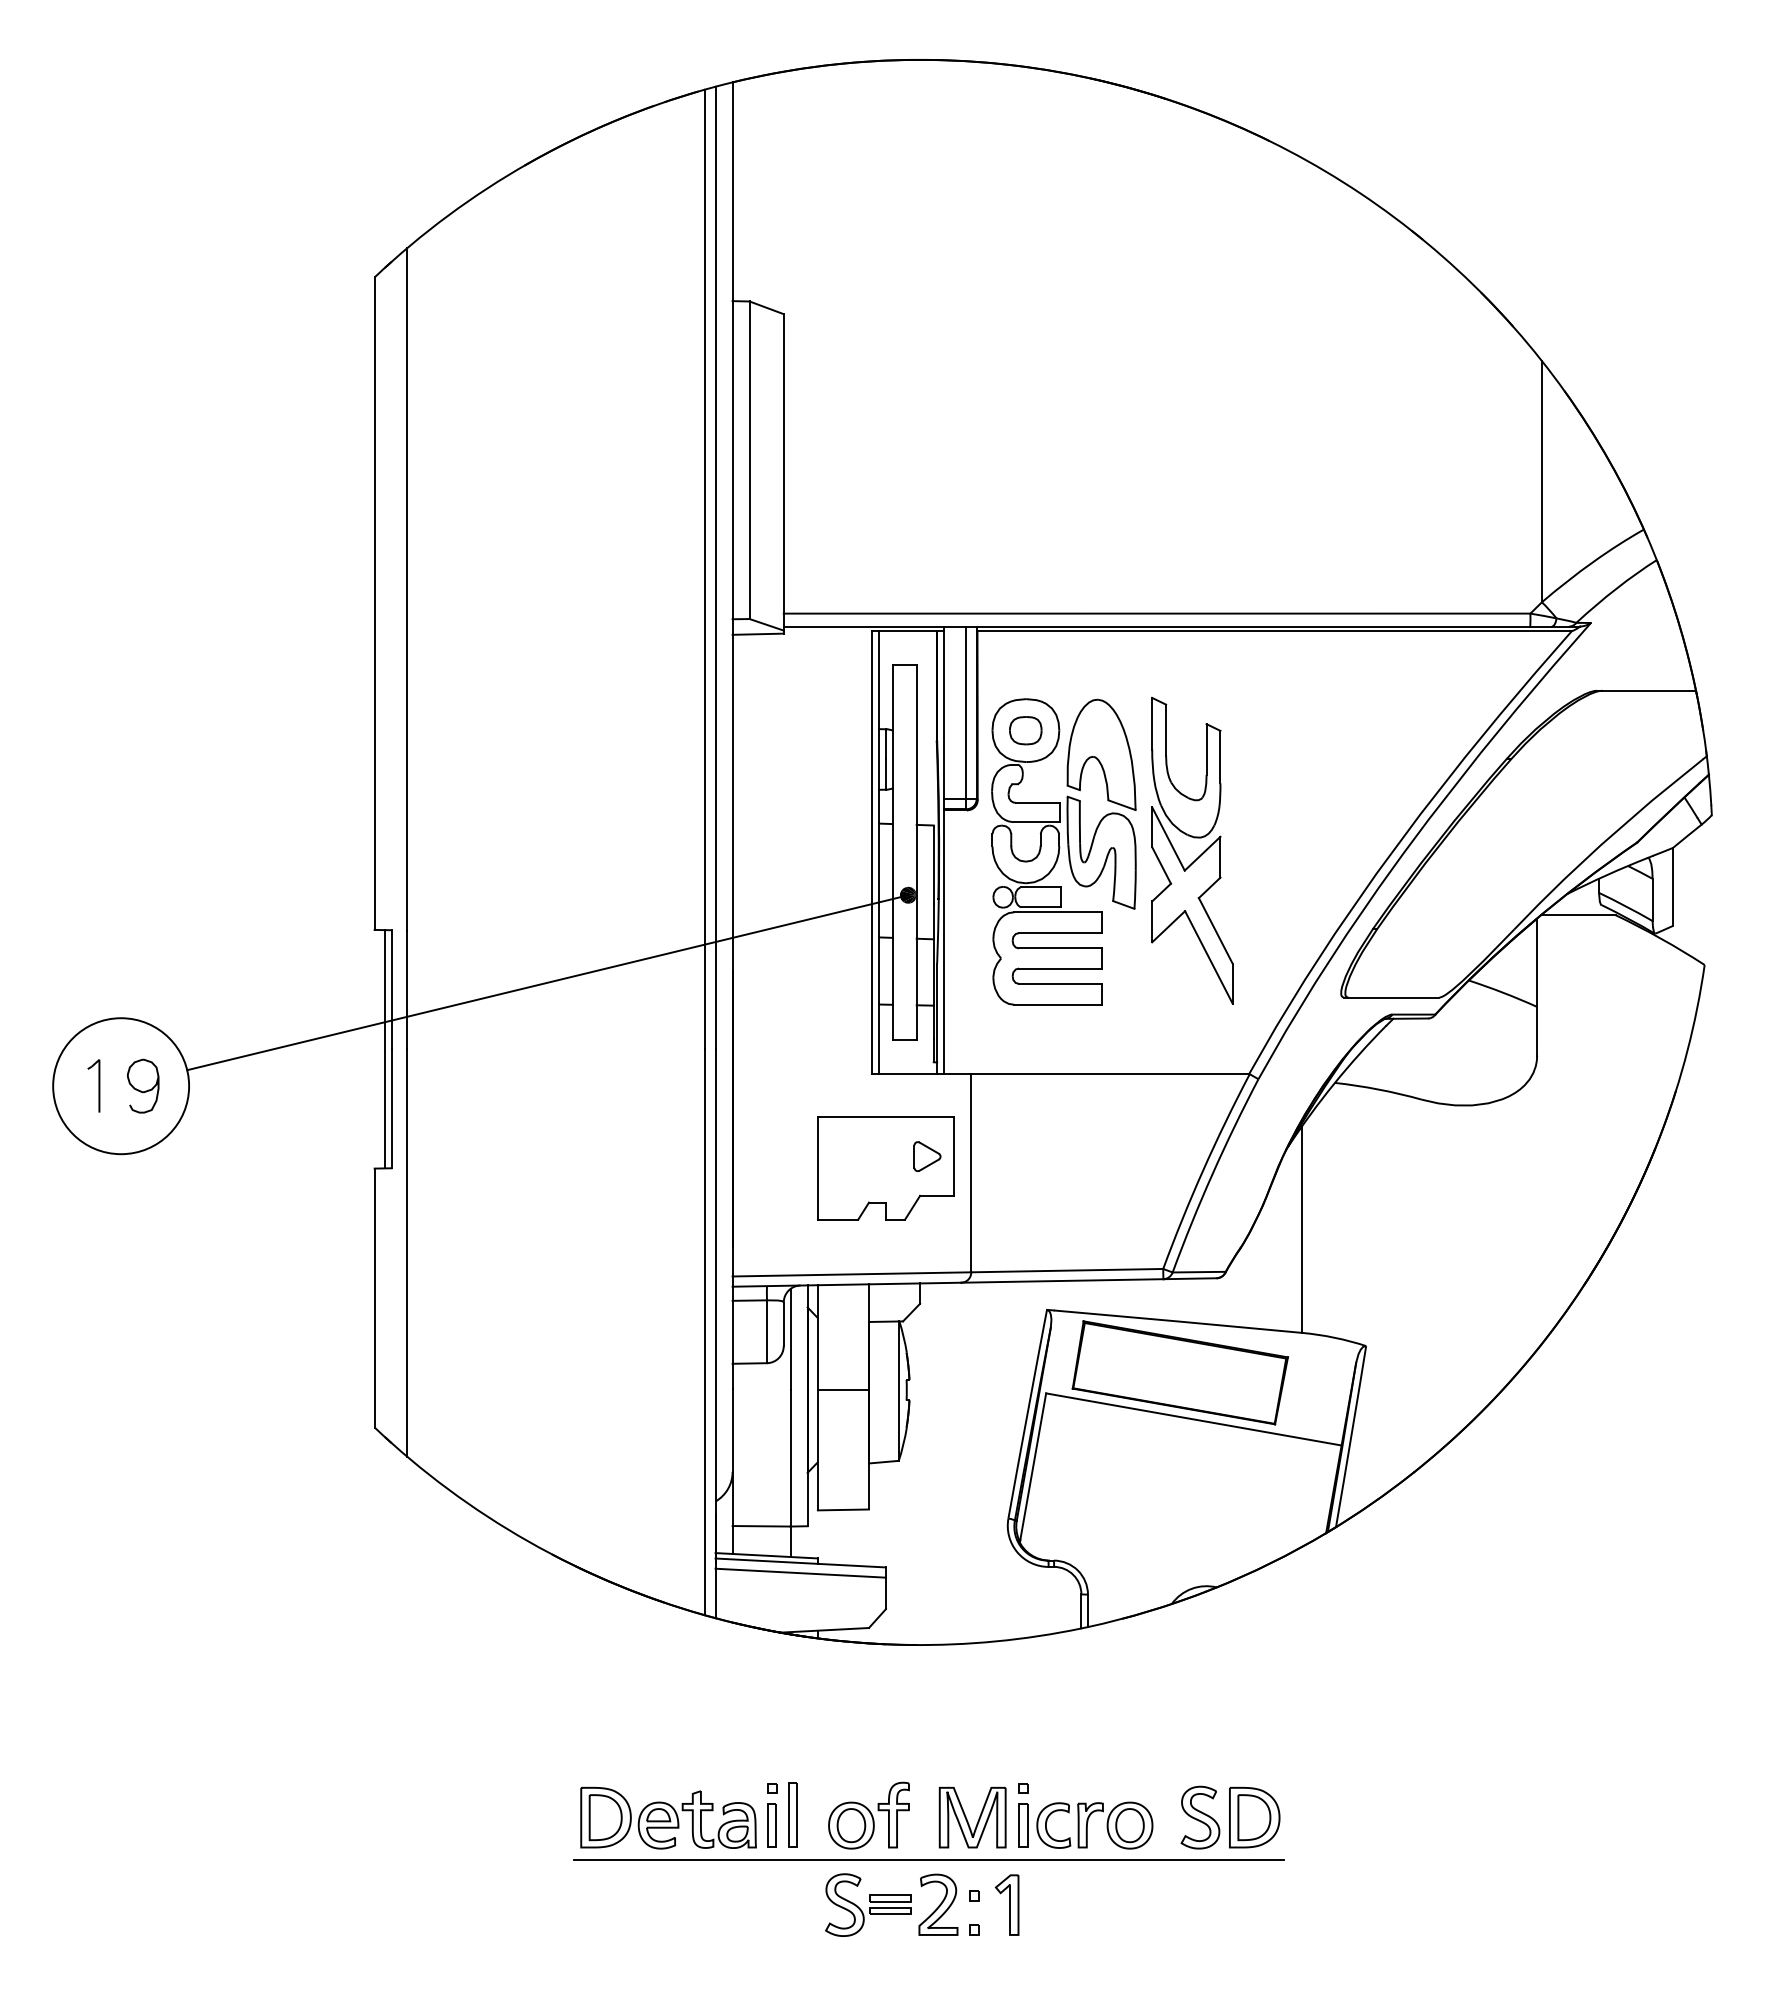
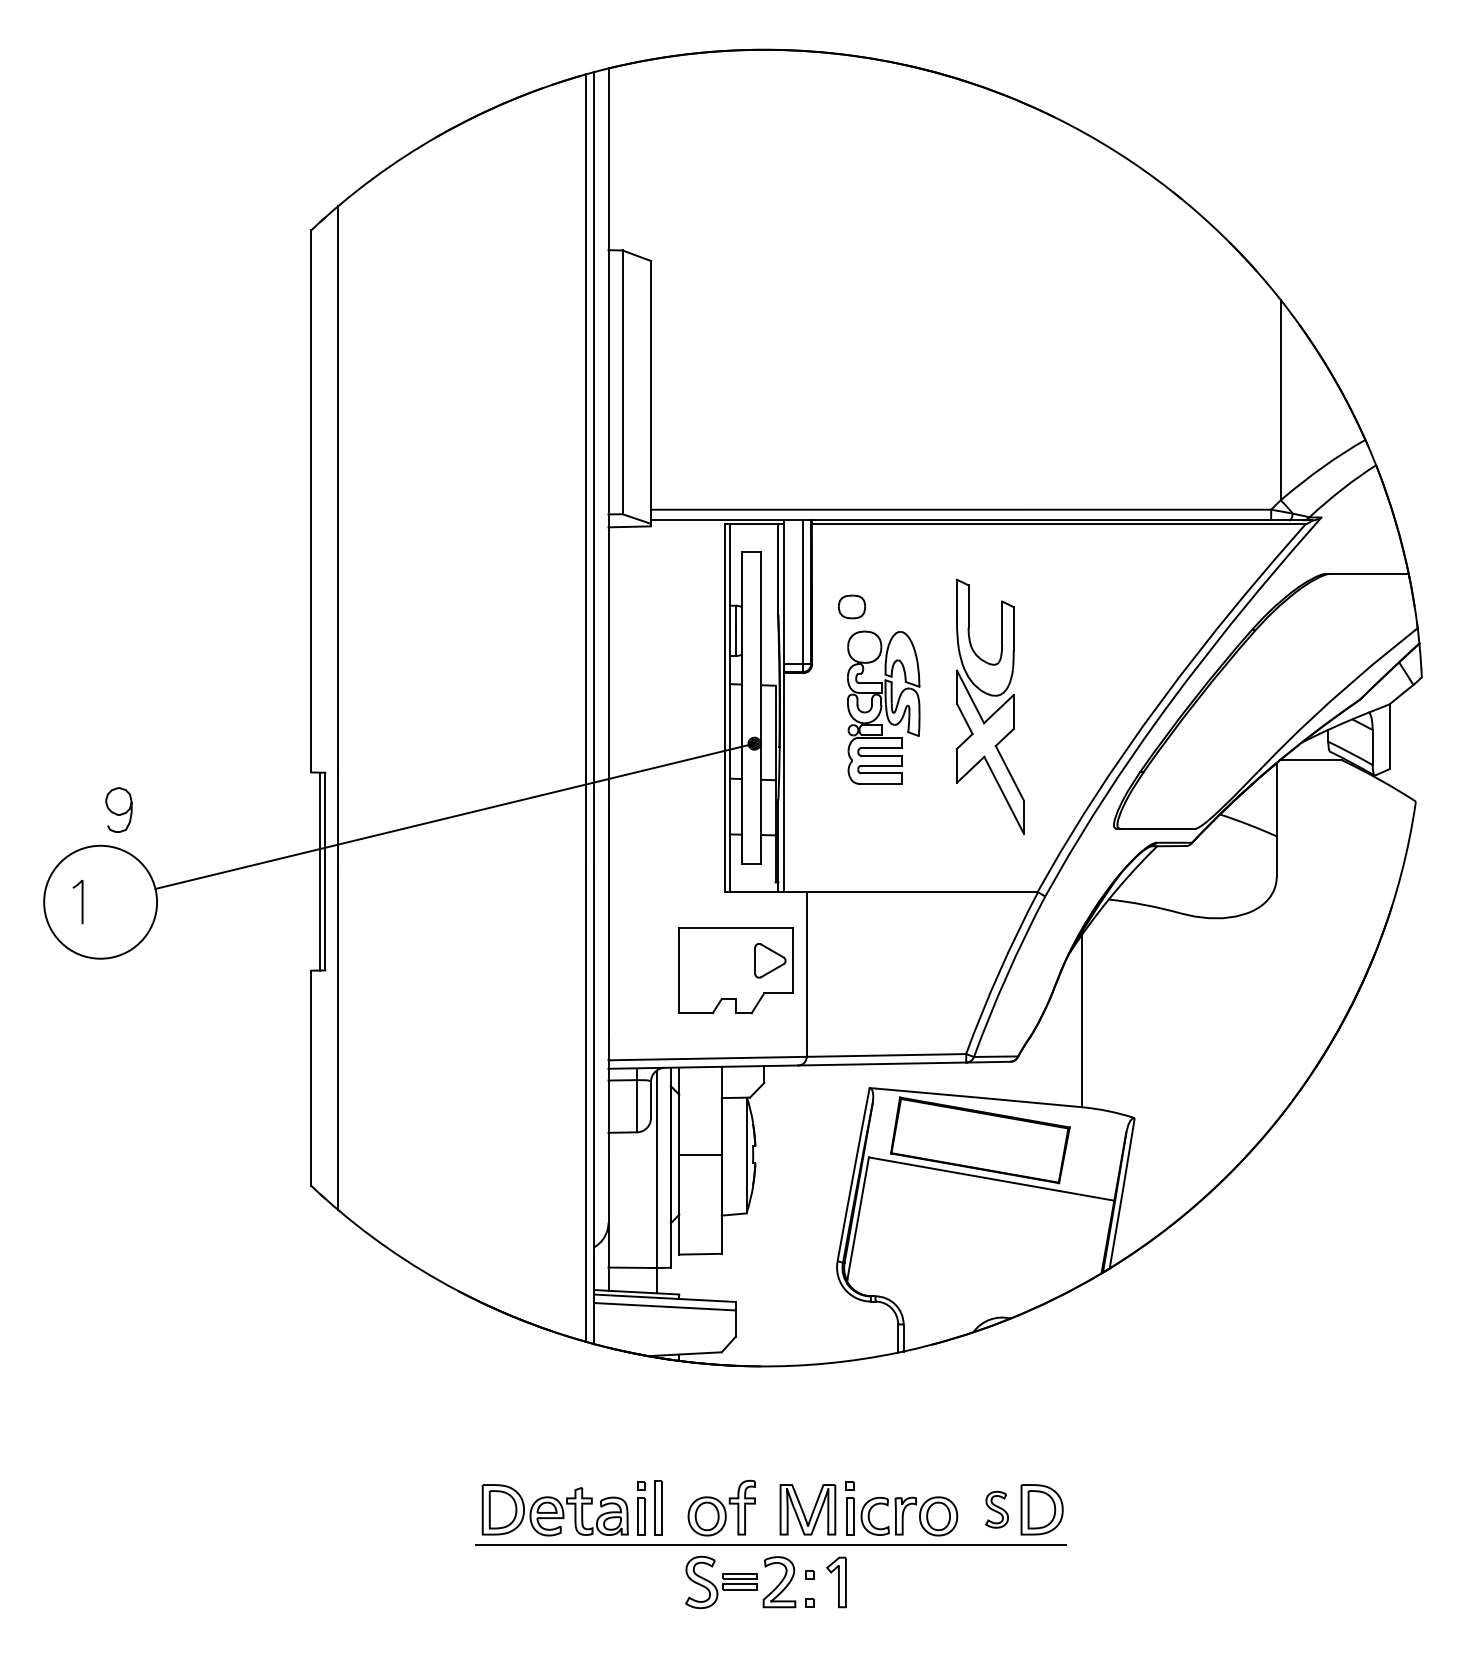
part: (1063, 851) -> (883, 707), size x0.6
curve: (141, 1090) -> (117, 813), moved
part: (927, 1156) -> (770, 960), size x1.4
part: (1200, 1817) -> (997, 1509), size x0.7

